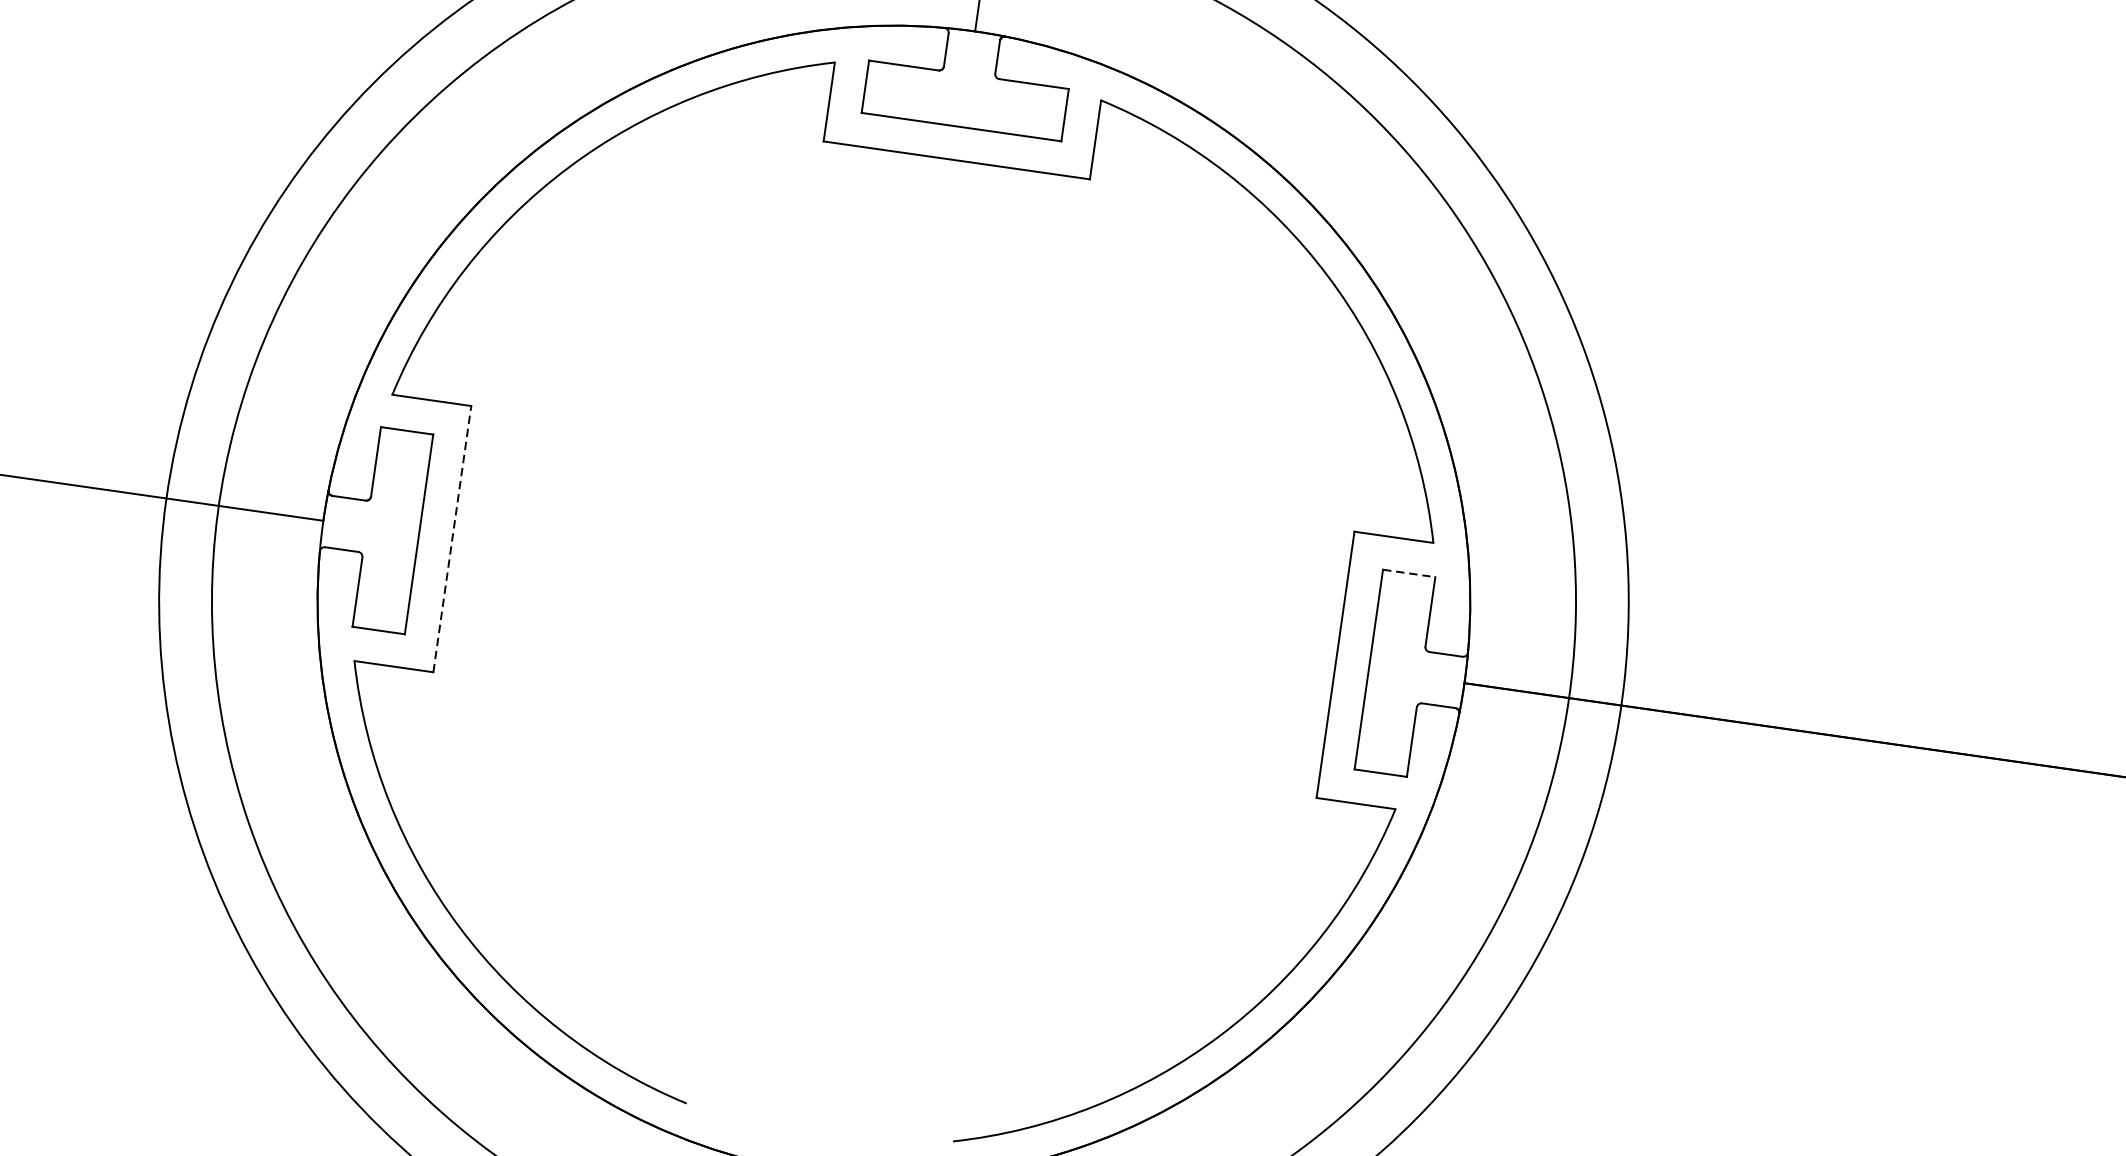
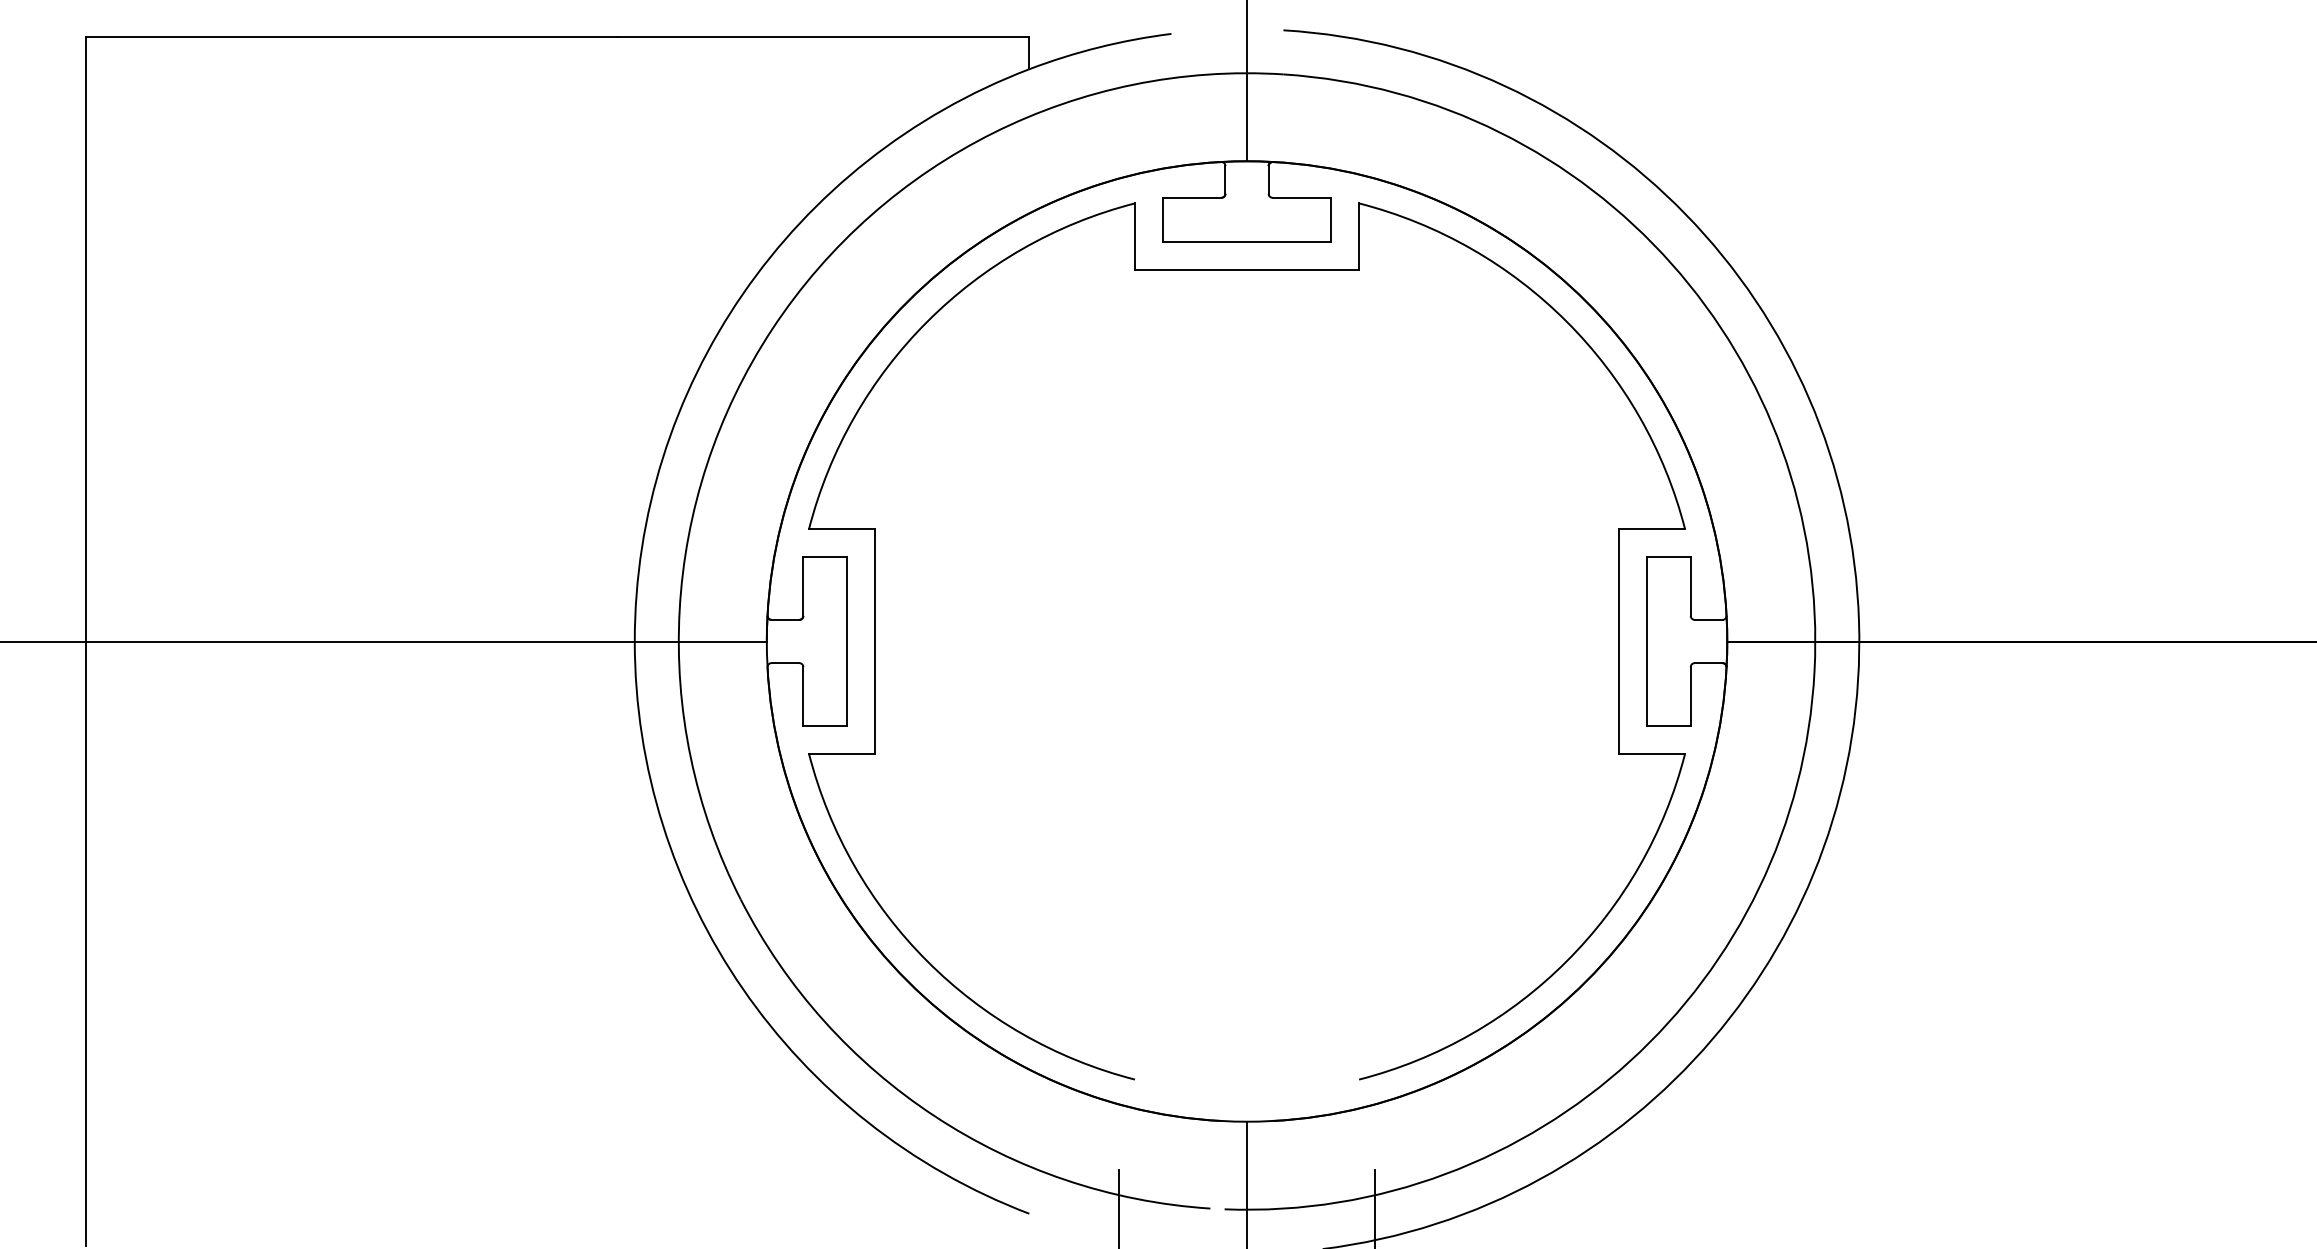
line: (452, 539) -> (875, 641), dashed -> solid
line: (1410, 573) -> (1669, 557), dashed -> solid

